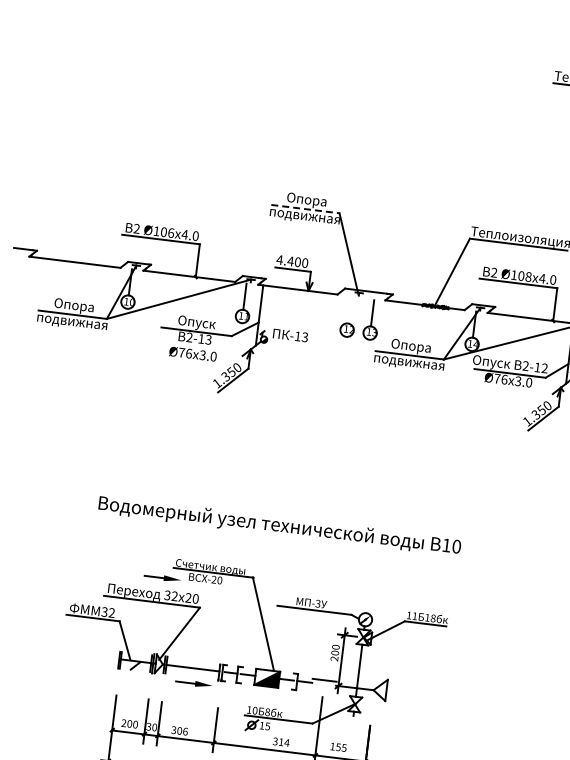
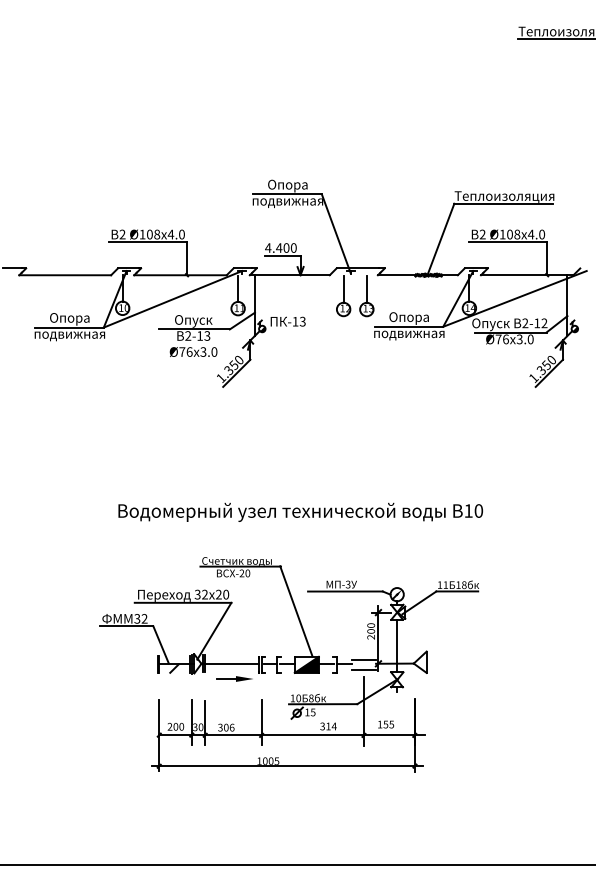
line: (306, 209) -> (288, 194), dashed -> solid
text: (171, 233) -> (157, 234), Ø106 -> Ø108
line: (349, 310) -> (343, 289), added
part: (162, 577) -> (190, 577), removed
line: (322, 689) -> (363, 669), added

